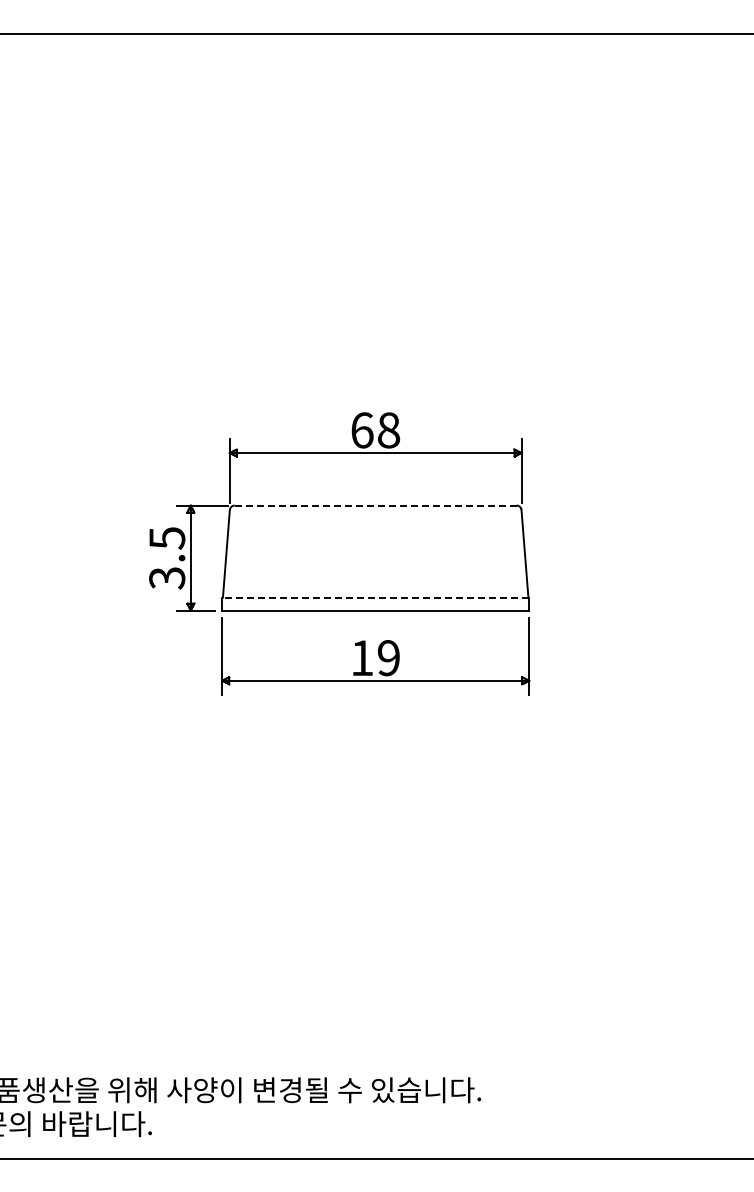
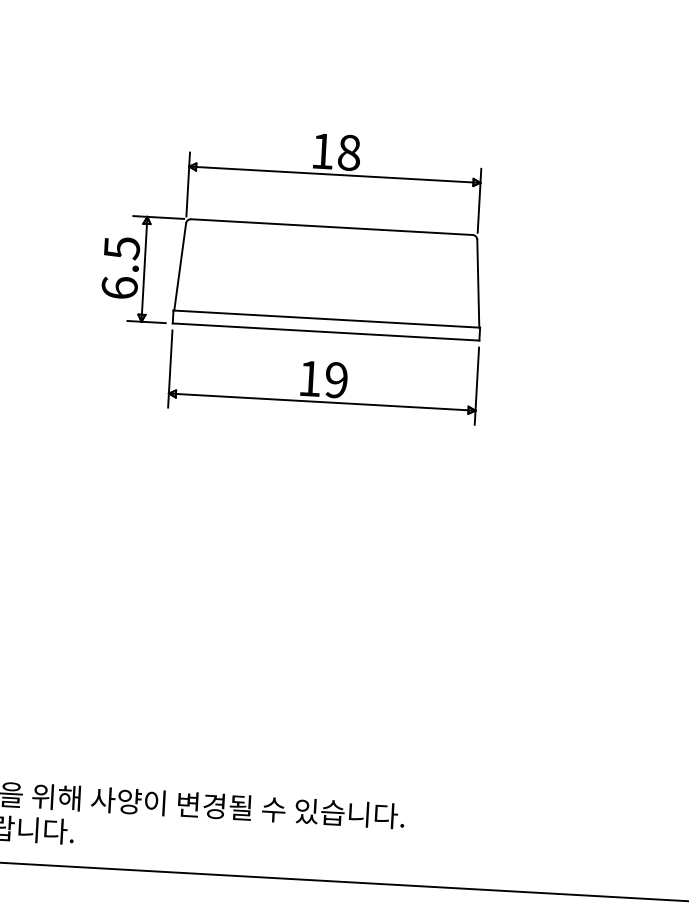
text: (362, 430) -> (322, 151), 68 -> 18
line: (375, 505) -> (331, 227), dashed -> solid
text: (167, 577) -> (120, 287), 3.5 -> 6.5
line: (375, 597) -> (326, 318), dashed -> solid

